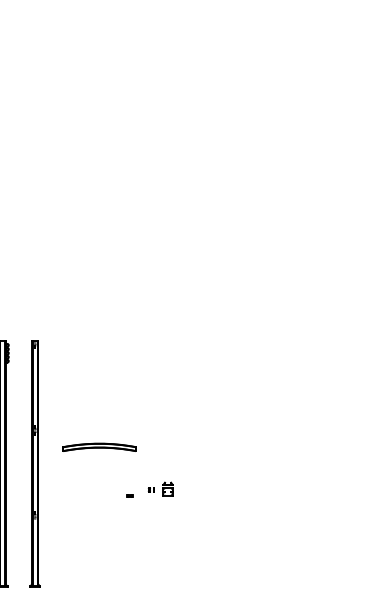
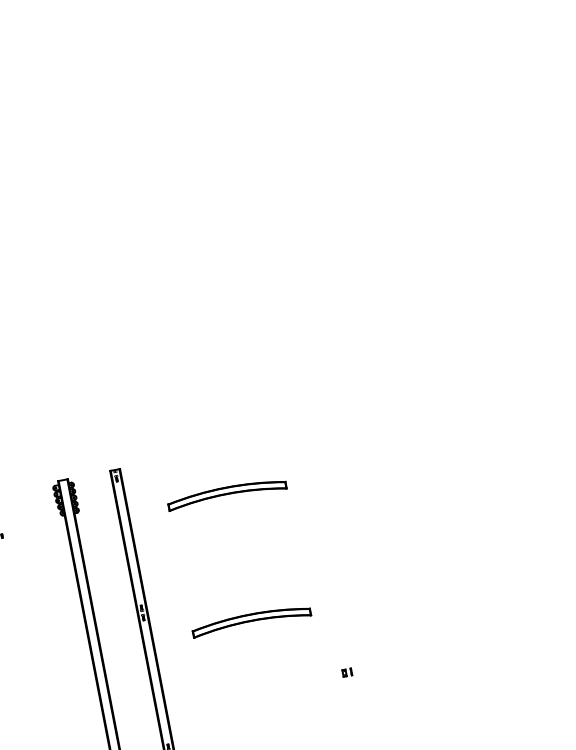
part: (99, 367) -> (226, 492), added
part: (167, 488) -> (373, 665), removed
part: (129, 495) -> (314, 688), removed

